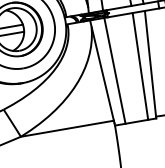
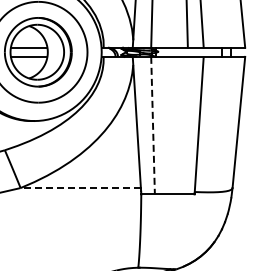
line: (140, 66) -> (185, 125), removed
line: (115, 70) -> (153, 125), solid -> dashed
line: (67, 129) -> (80, 188), solid -> dashed

